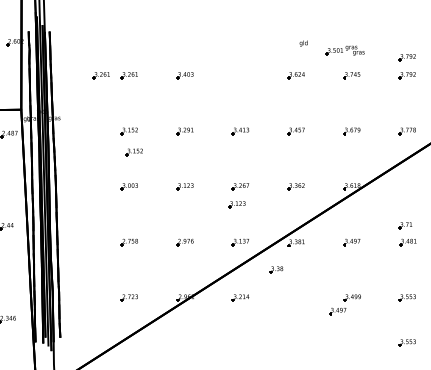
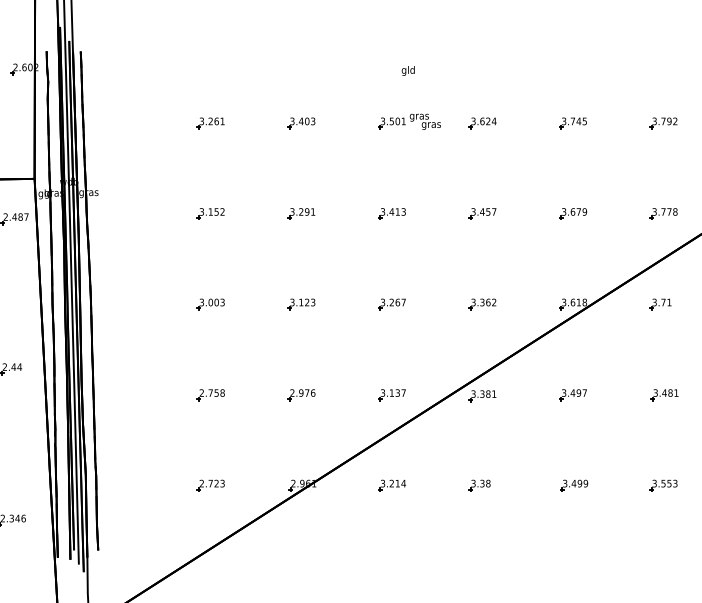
text: (303, 43) -> (408, 70), moved
part: (344, 50) -> (408, 121), moved
part: (406, 57) -> (662, 93), removed
part: (100, 75) -> (163, 123), removed
part: (133, 152) -> (217, 248), removed
part: (236, 204) -> (385, 333), removed
part: (405, 225) -> (660, 303), moved
part: (276, 269) -> (479, 484), moved
part: (337, 311) -> (549, 507), removed
part: (406, 342) -> (662, 558), removed

